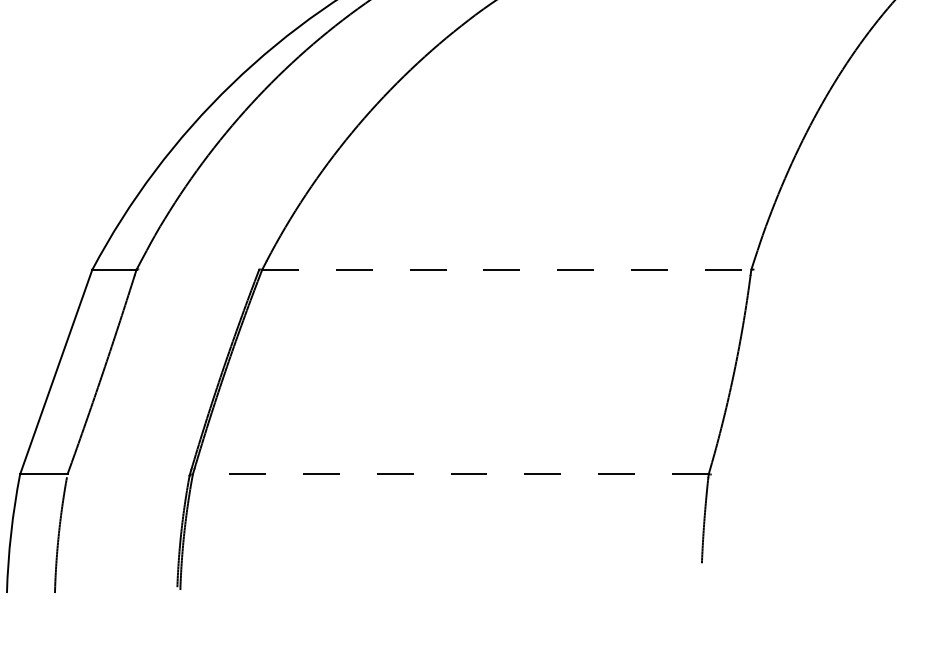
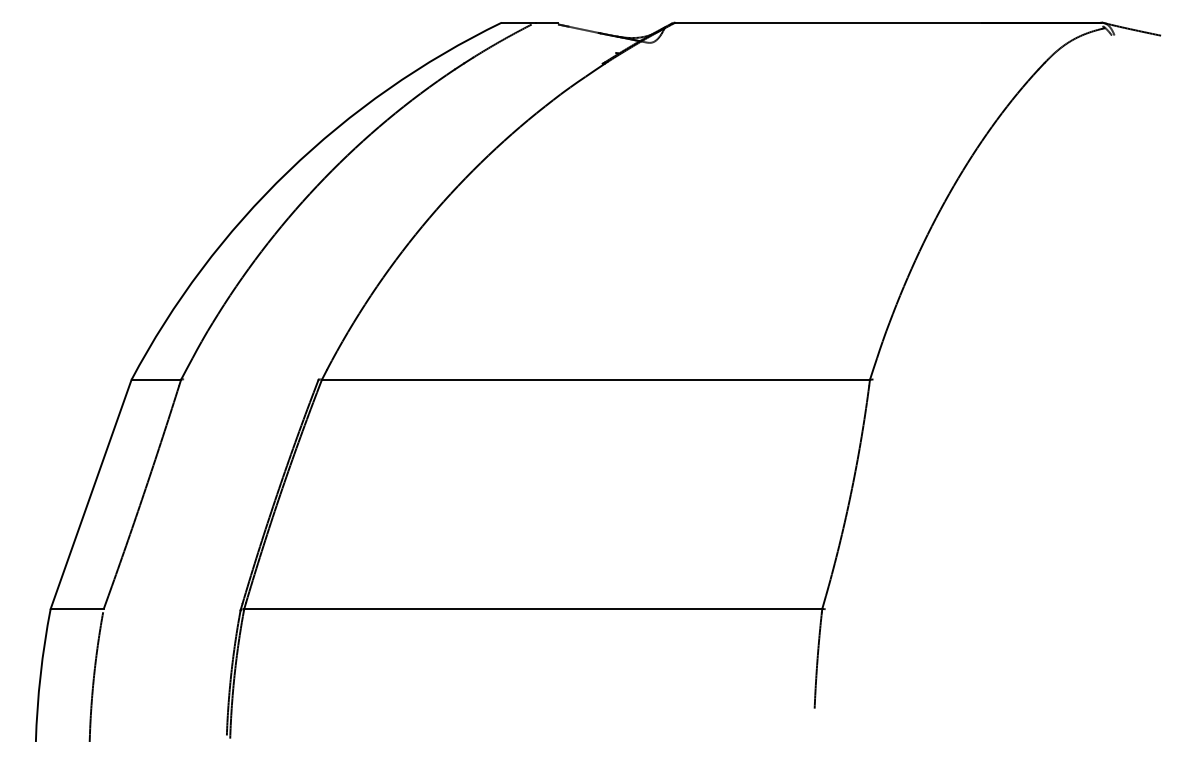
line: (507, 269) -> (596, 379), dashed -> solid
line: (451, 473) -> (533, 608), dashed -> solid

